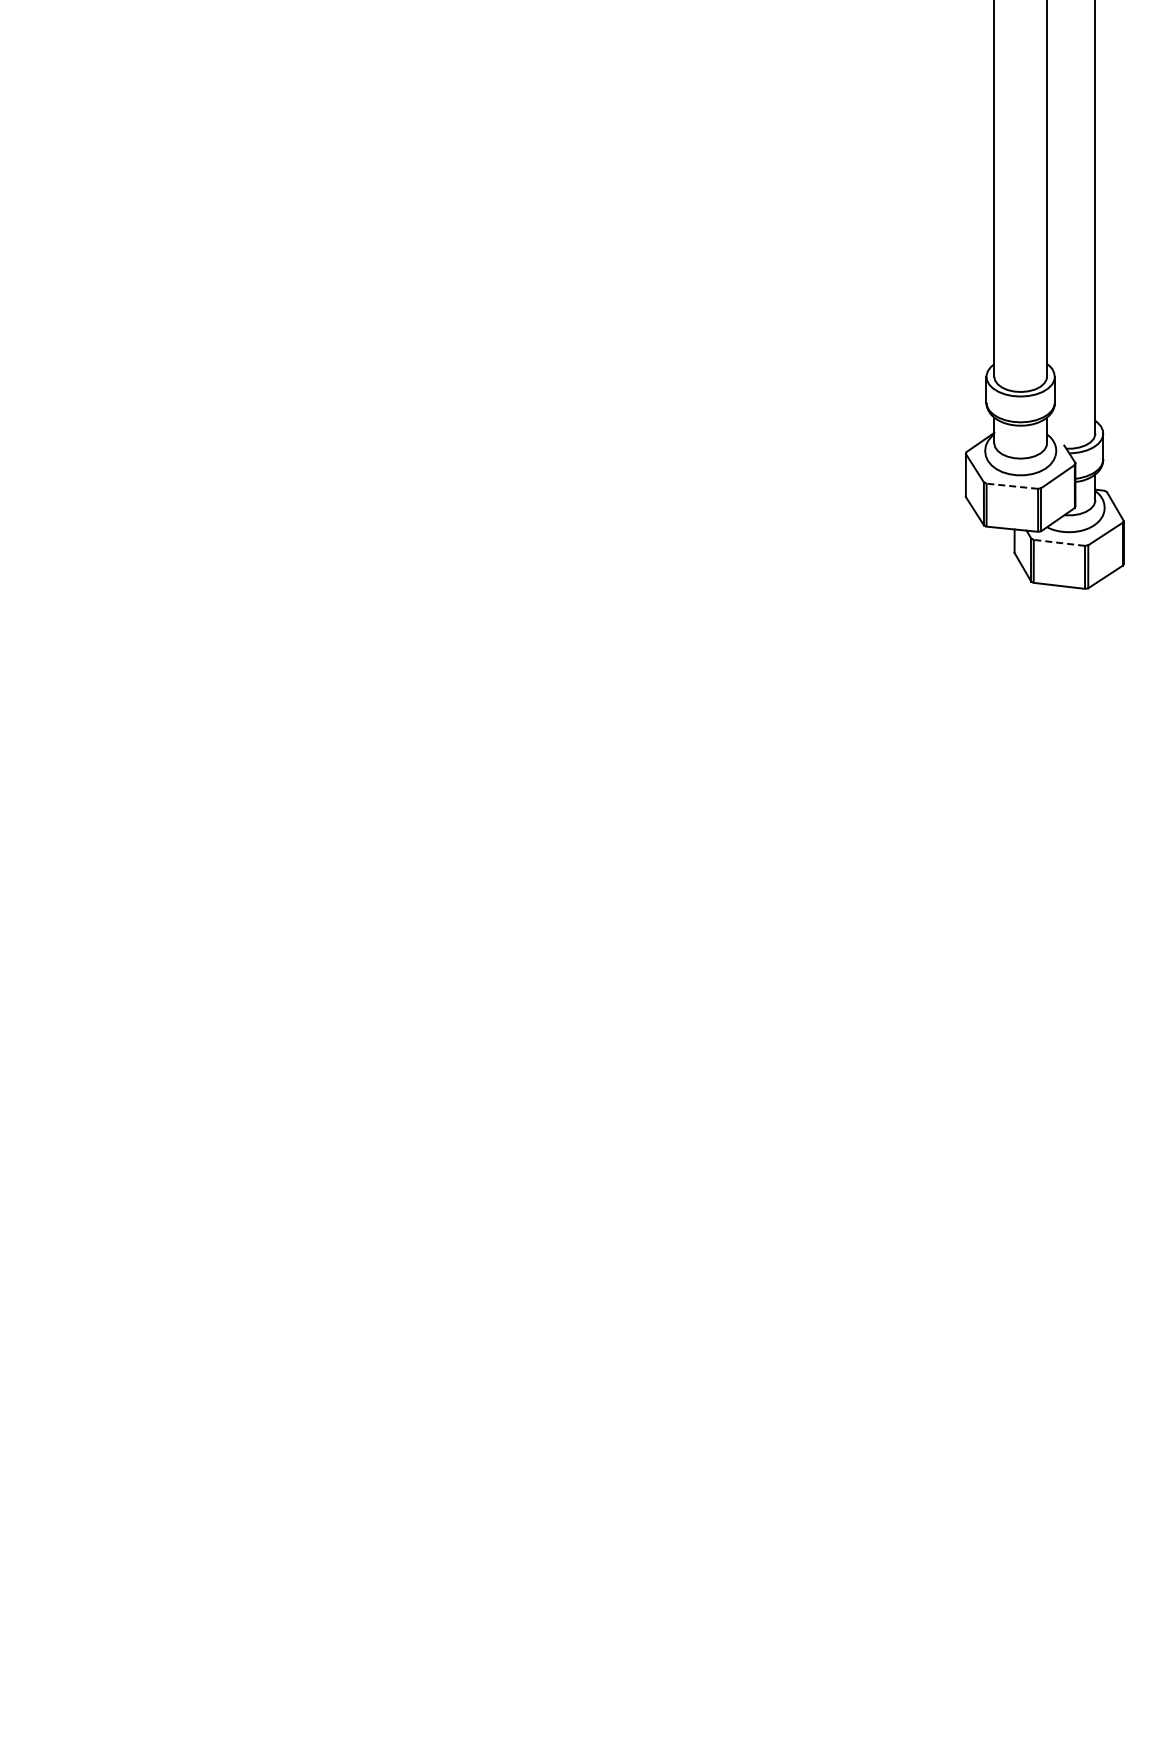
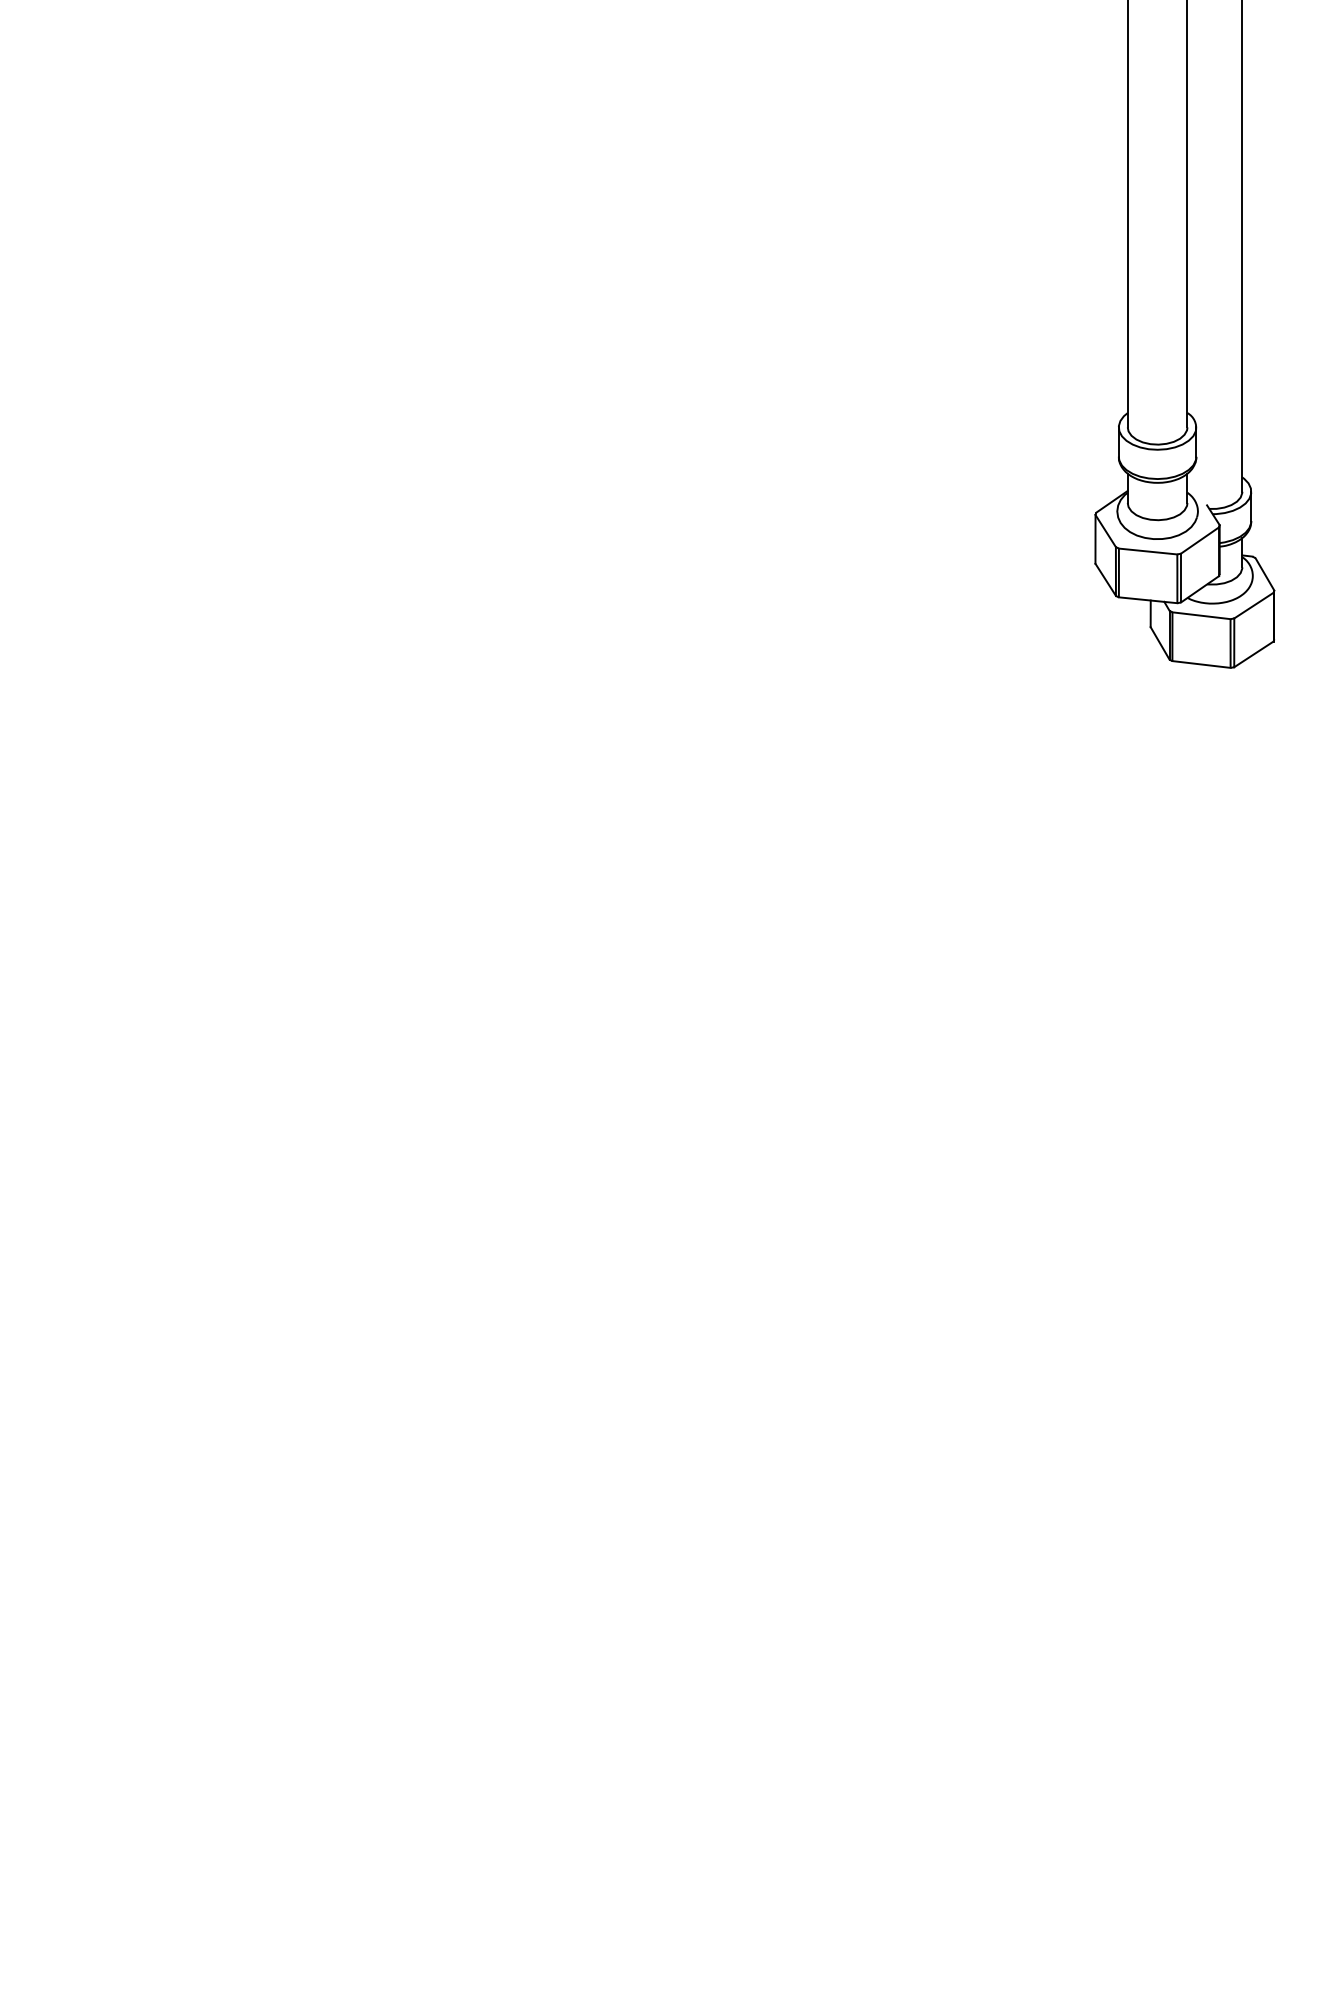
line: (1012, 486) -> (1148, 551), dashed -> solid
line: (1059, 542) -> (1201, 615), dashed -> solid

